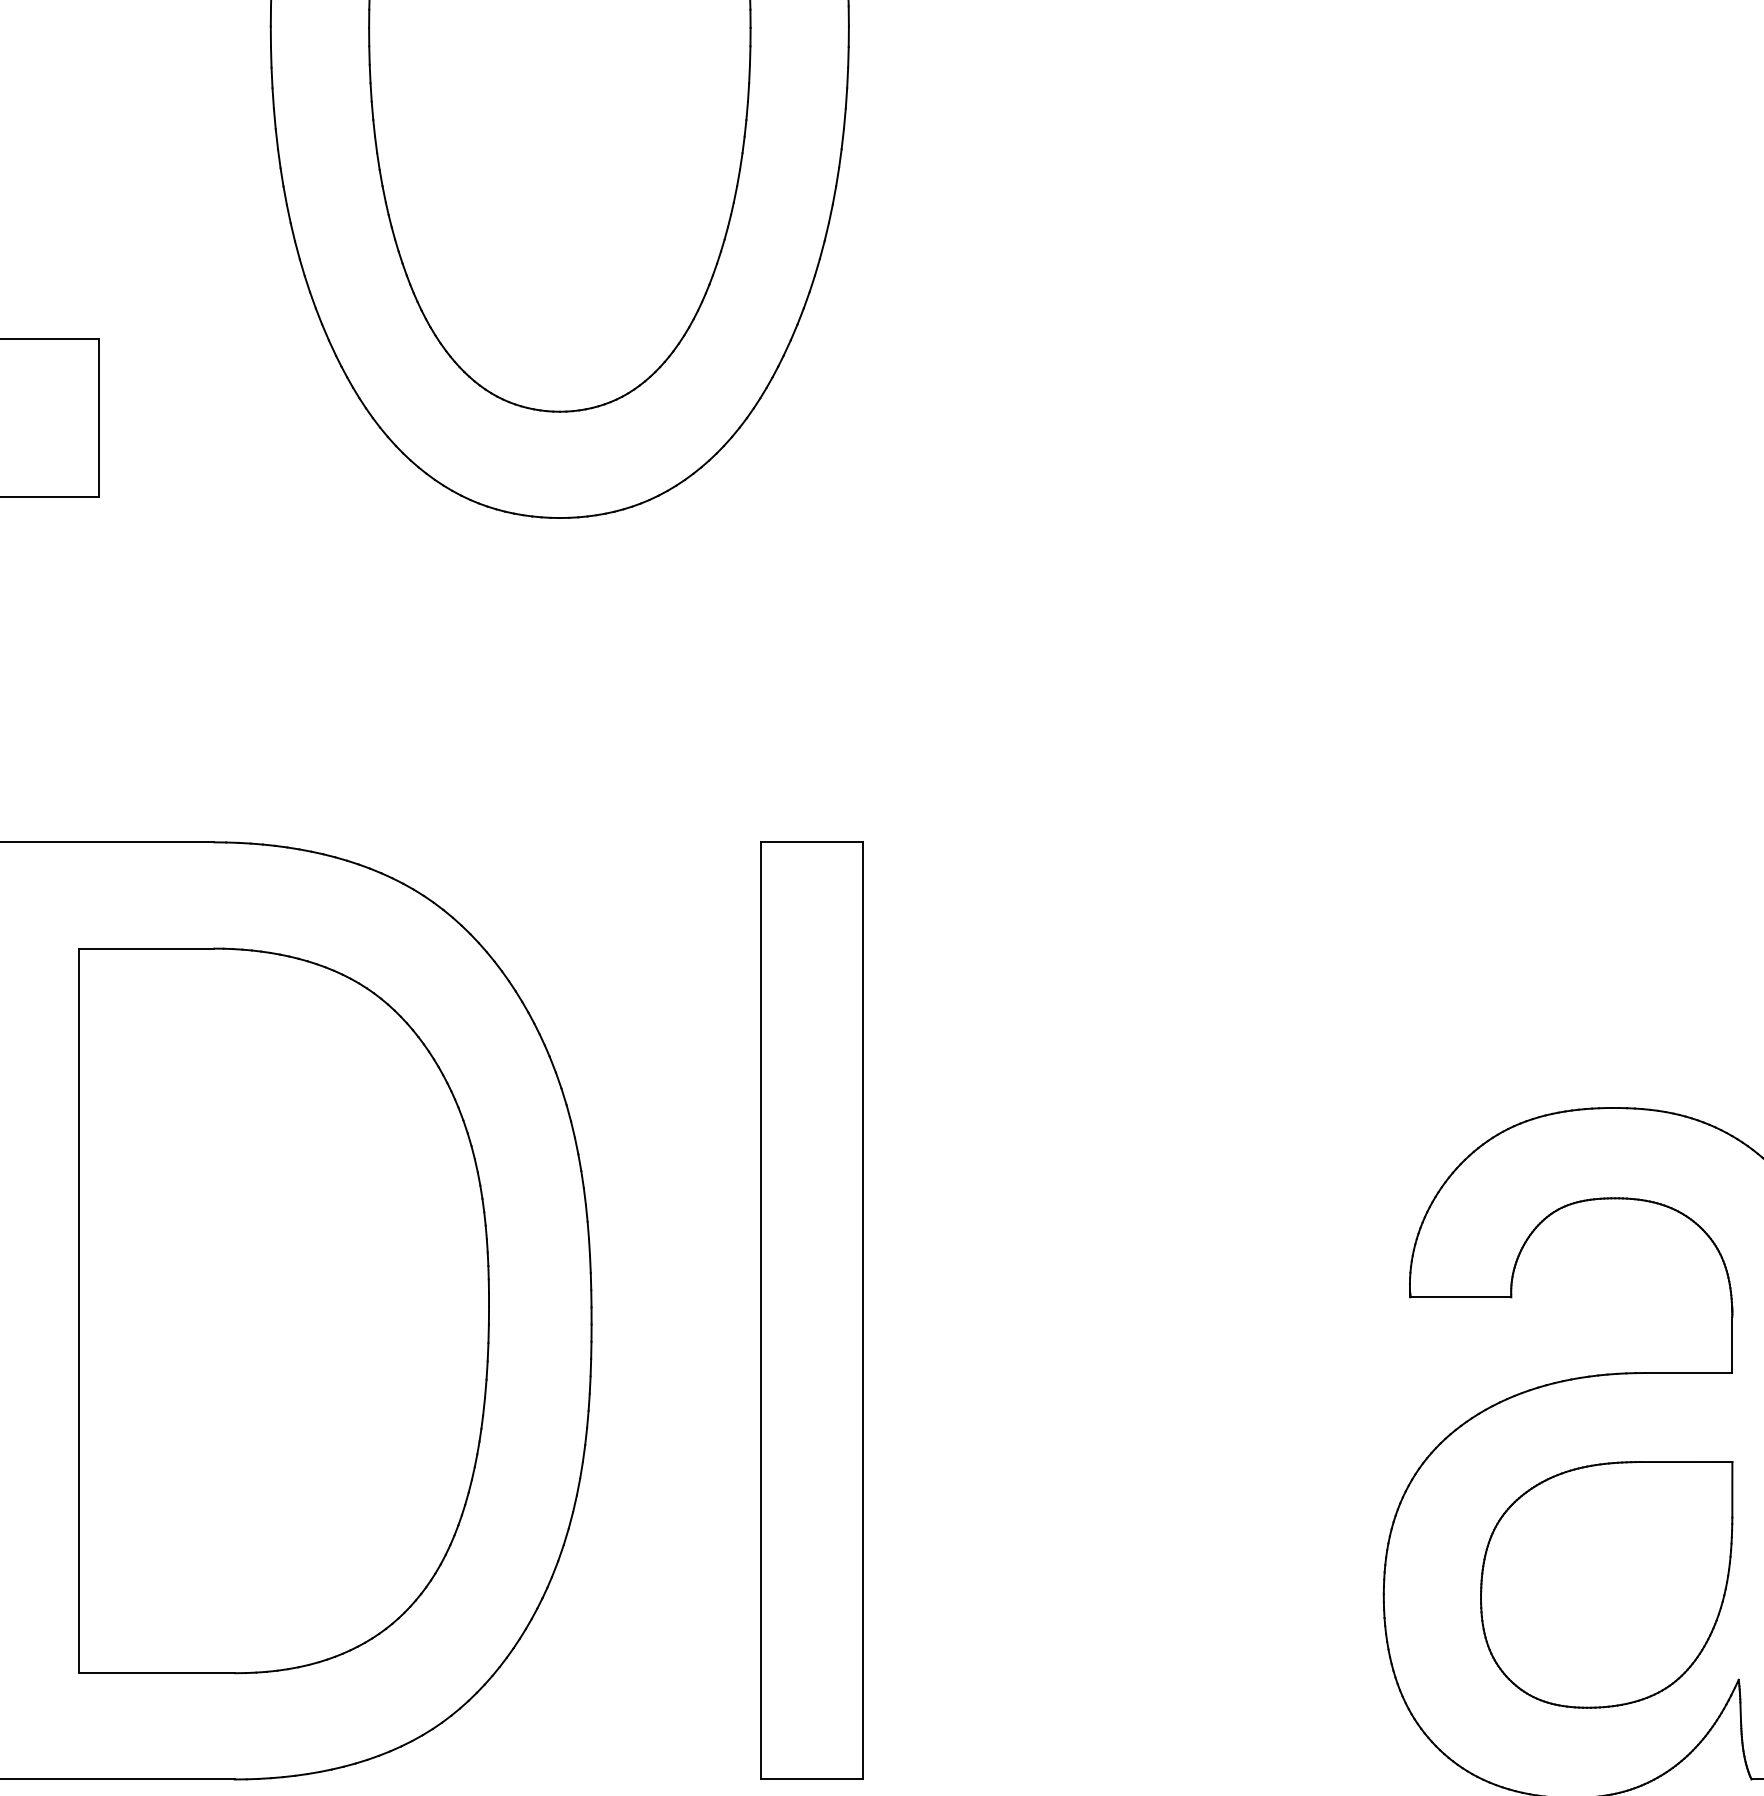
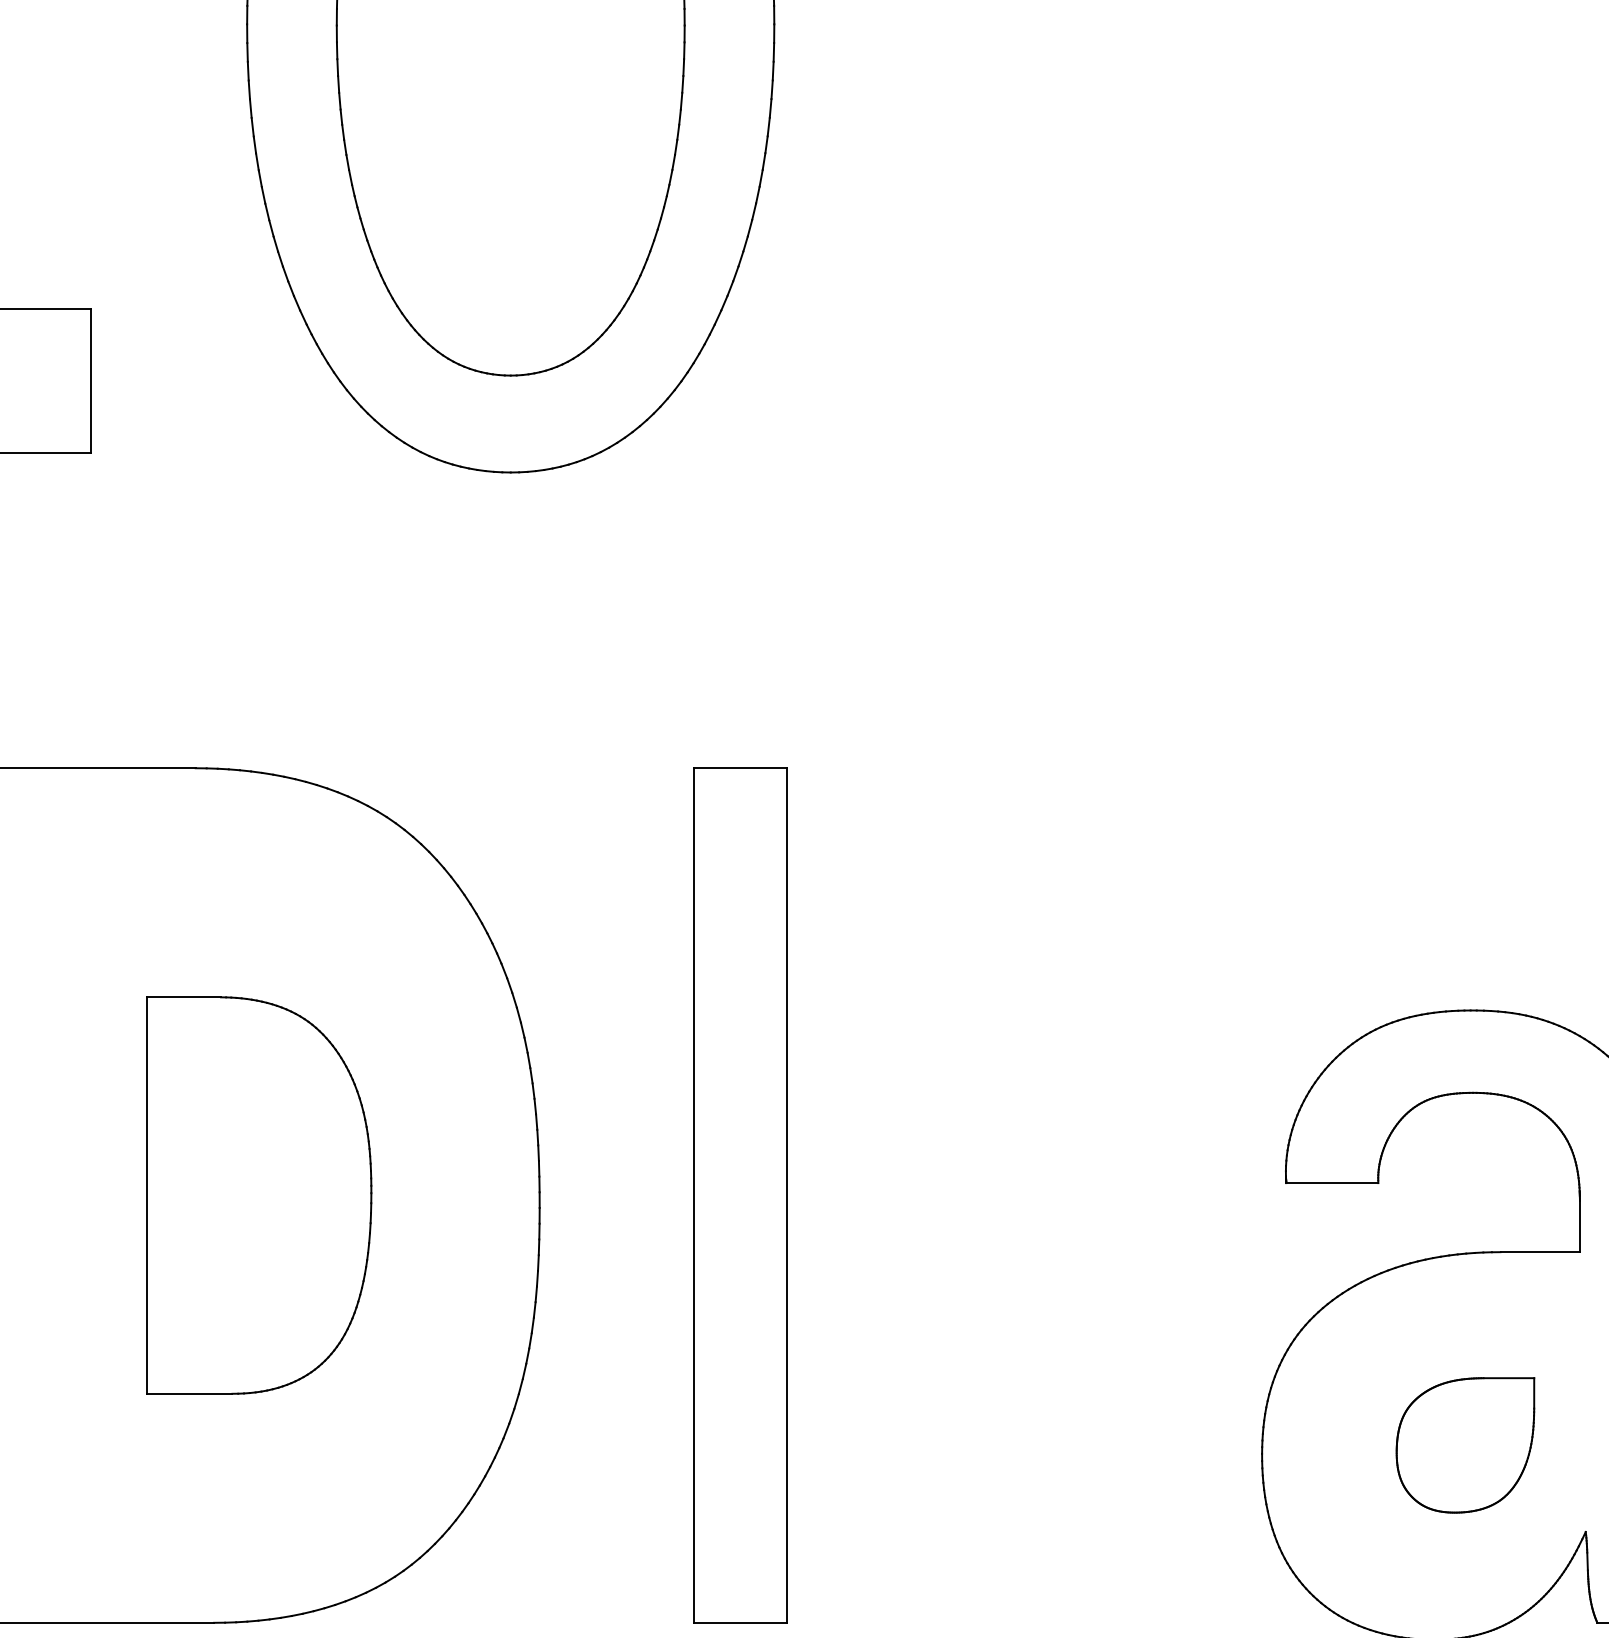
part: (283, 1310) -> (258, 1195), size x0.6
part: (1606, 1584) -> (1465, 1445), size x0.6

